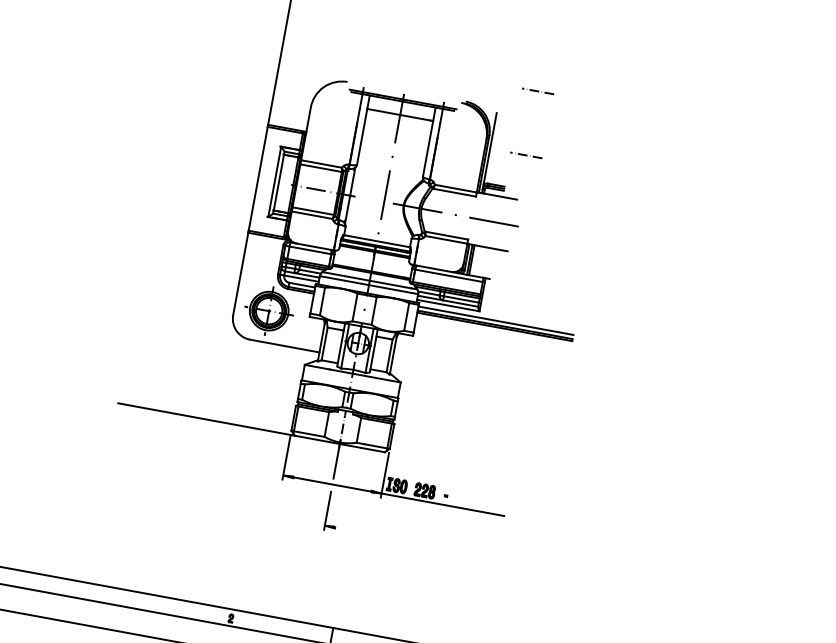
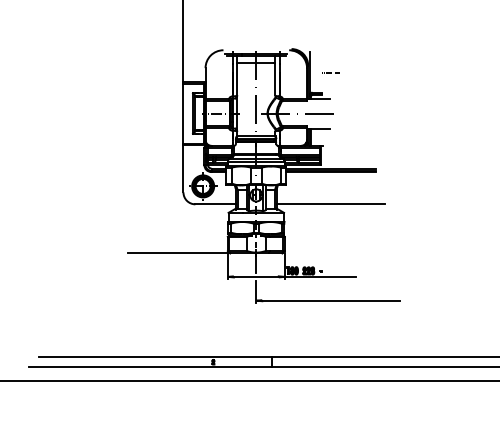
line: (537, 90) -> (330, 35), removed
line: (483, 382) -> (330, 204), added
line: (453, 548) -> (330, 300), added

